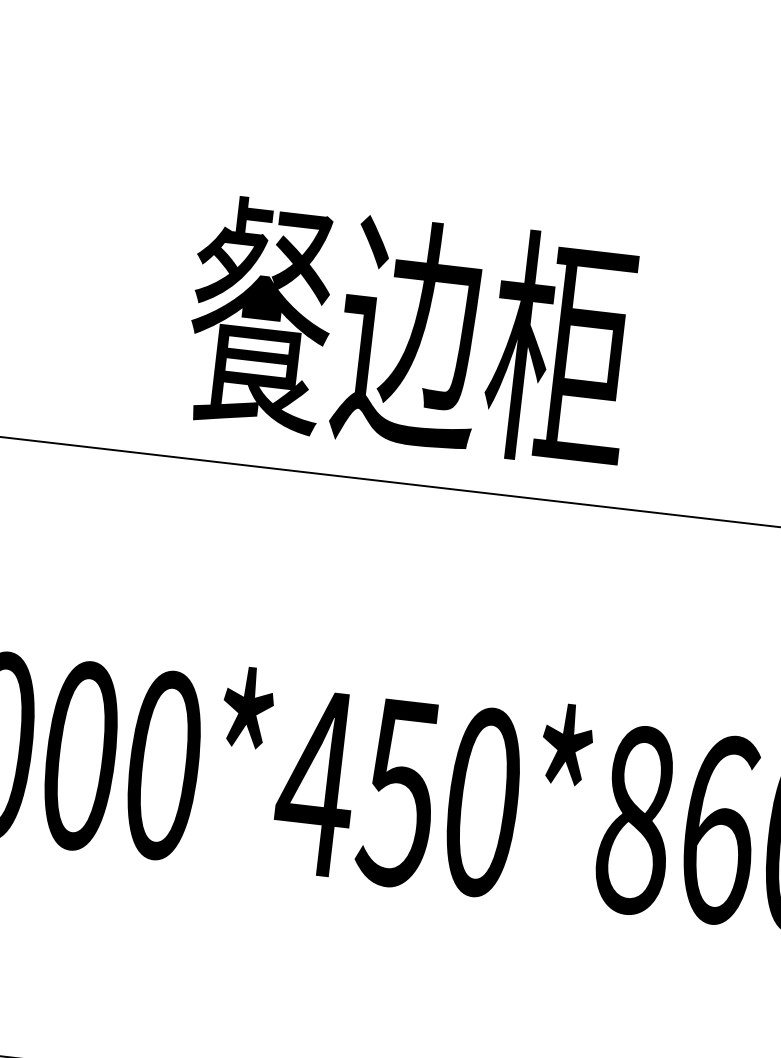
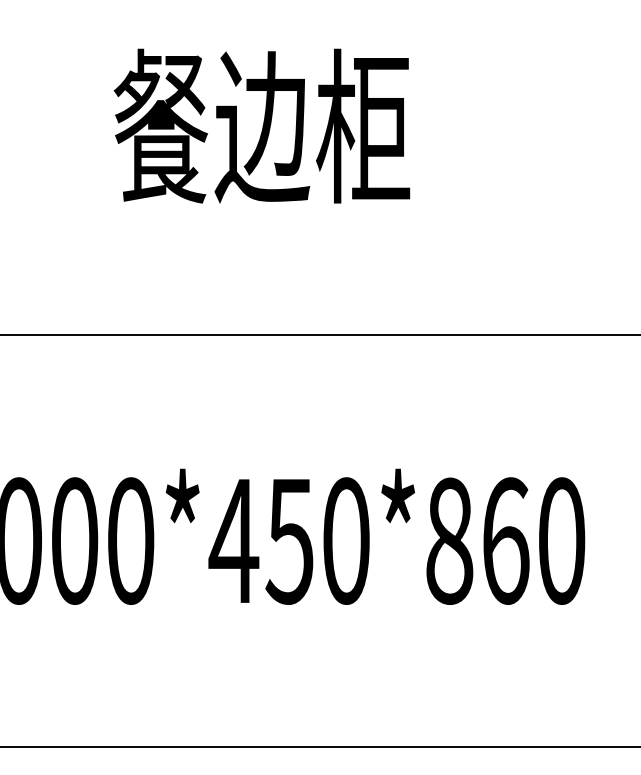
text: (410, 330) -> (261, 125), moved

